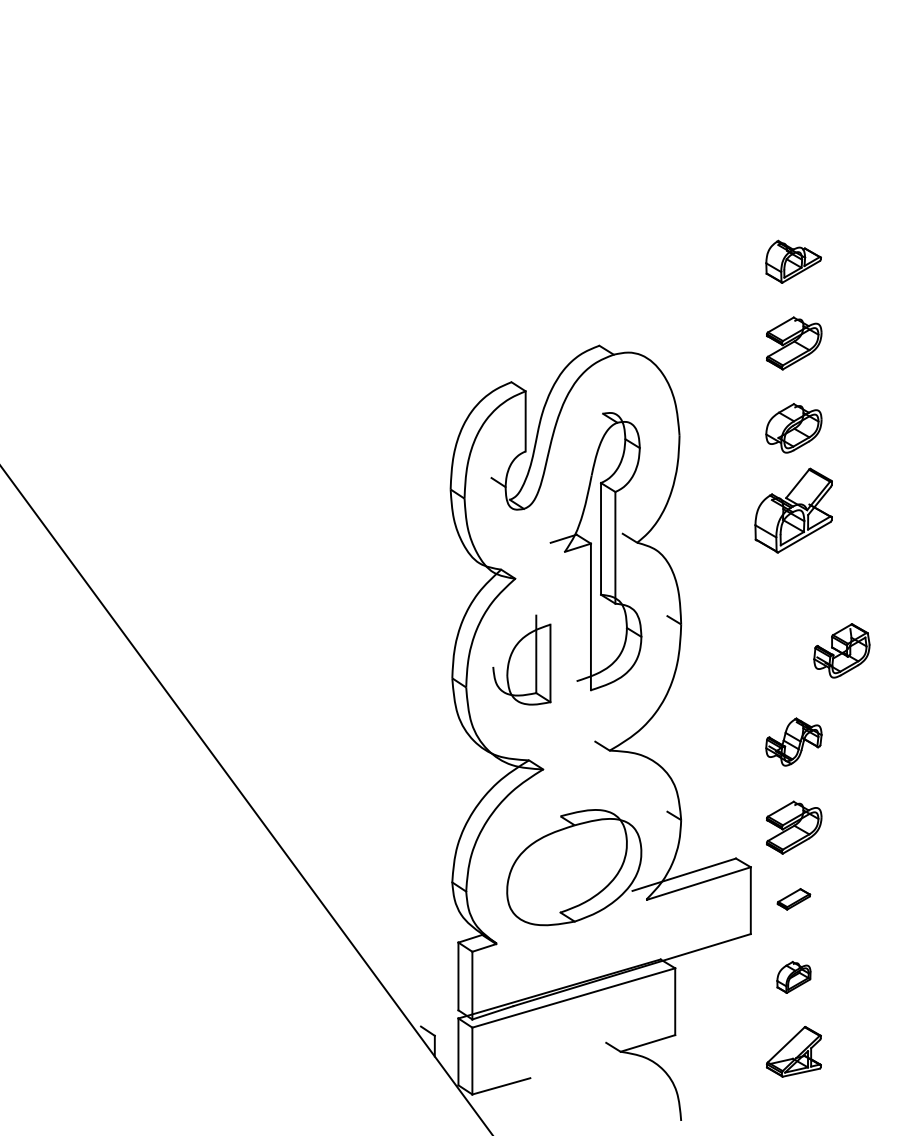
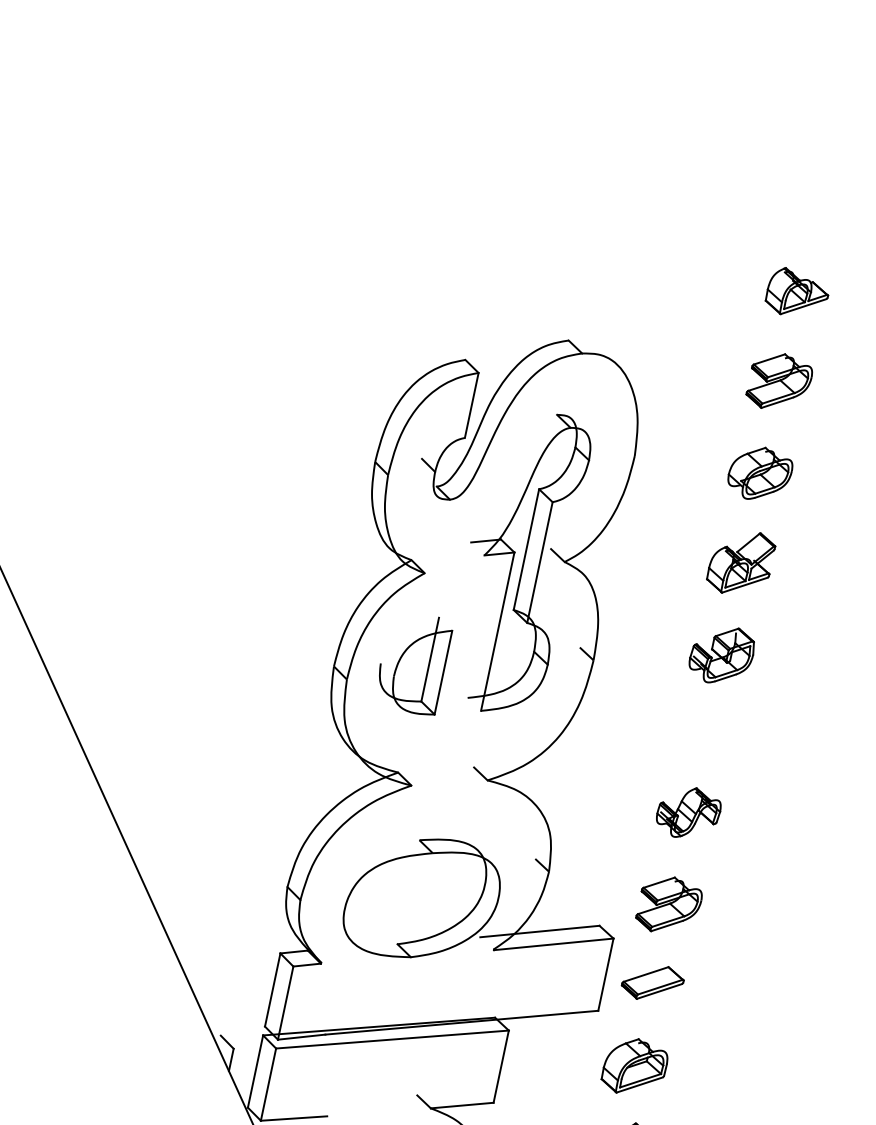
part: (793, 510) -> (740, 562), size x0.71
part: (841, 650) -> (721, 654), moved
part: (793, 899) -> (652, 983), size x1.67
part: (793, 977) -> (634, 1067), size x1.67

